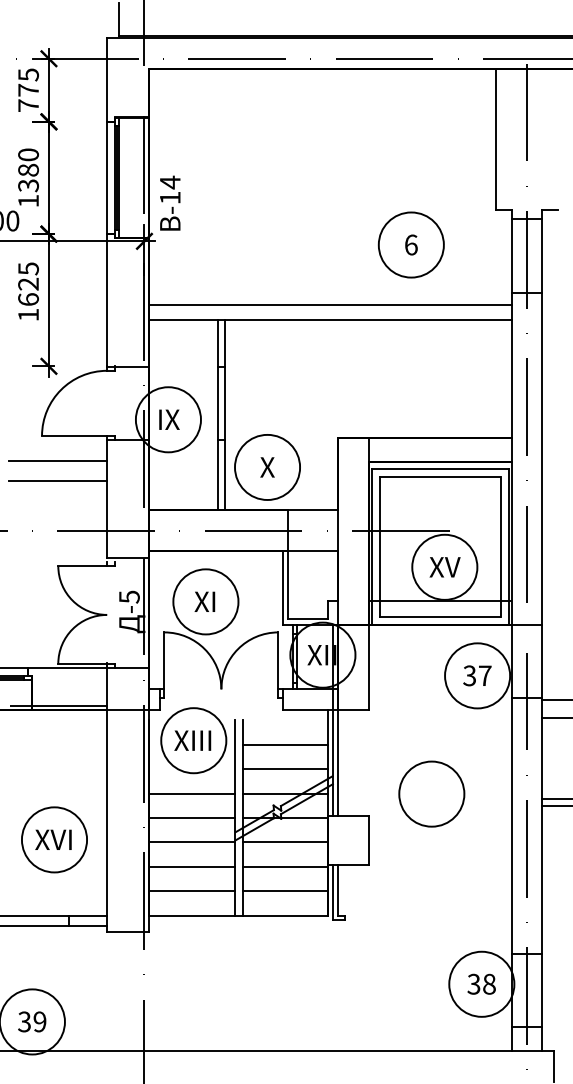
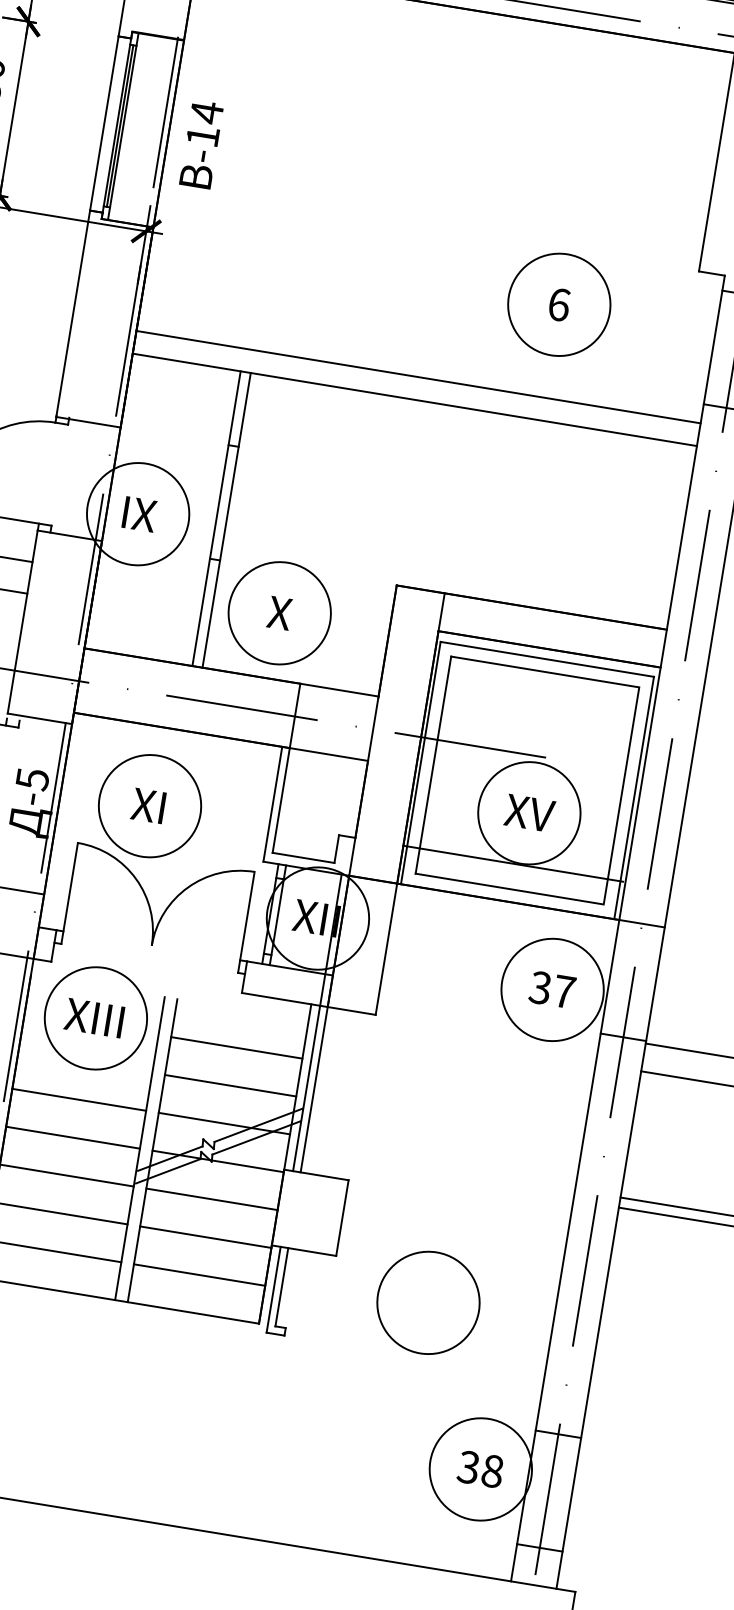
text: (170, 202) -> (202, 143), moved
part: (431, 793) -> (428, 1301), moved

